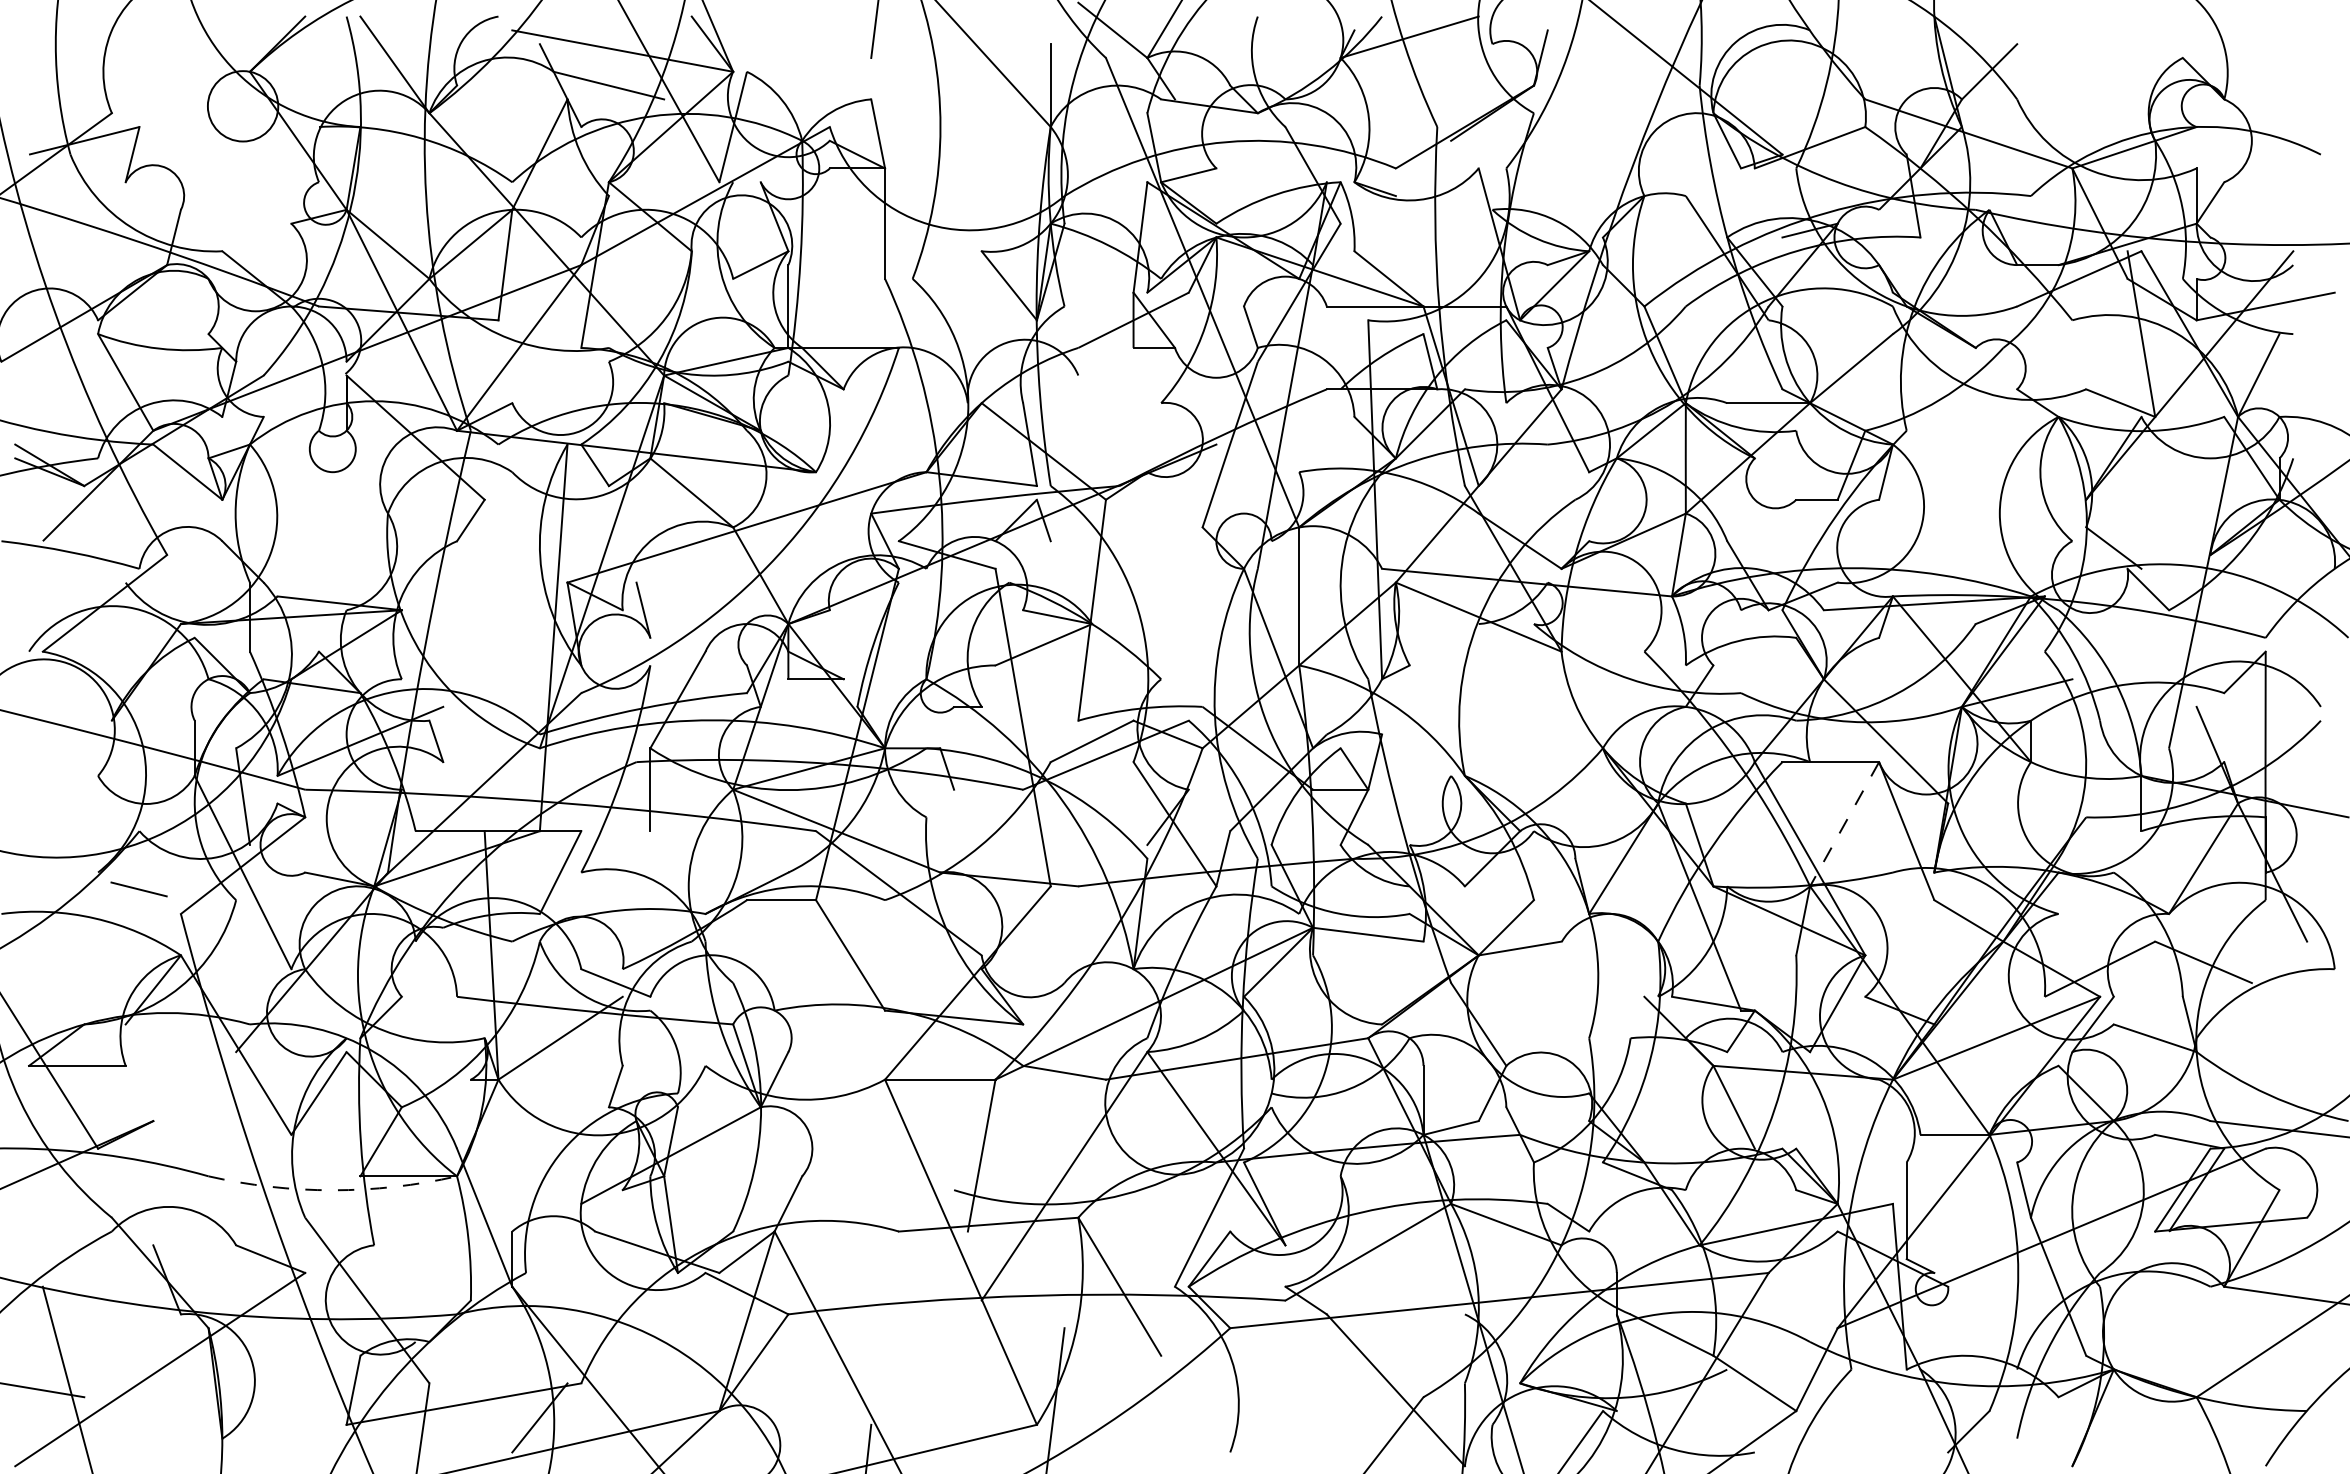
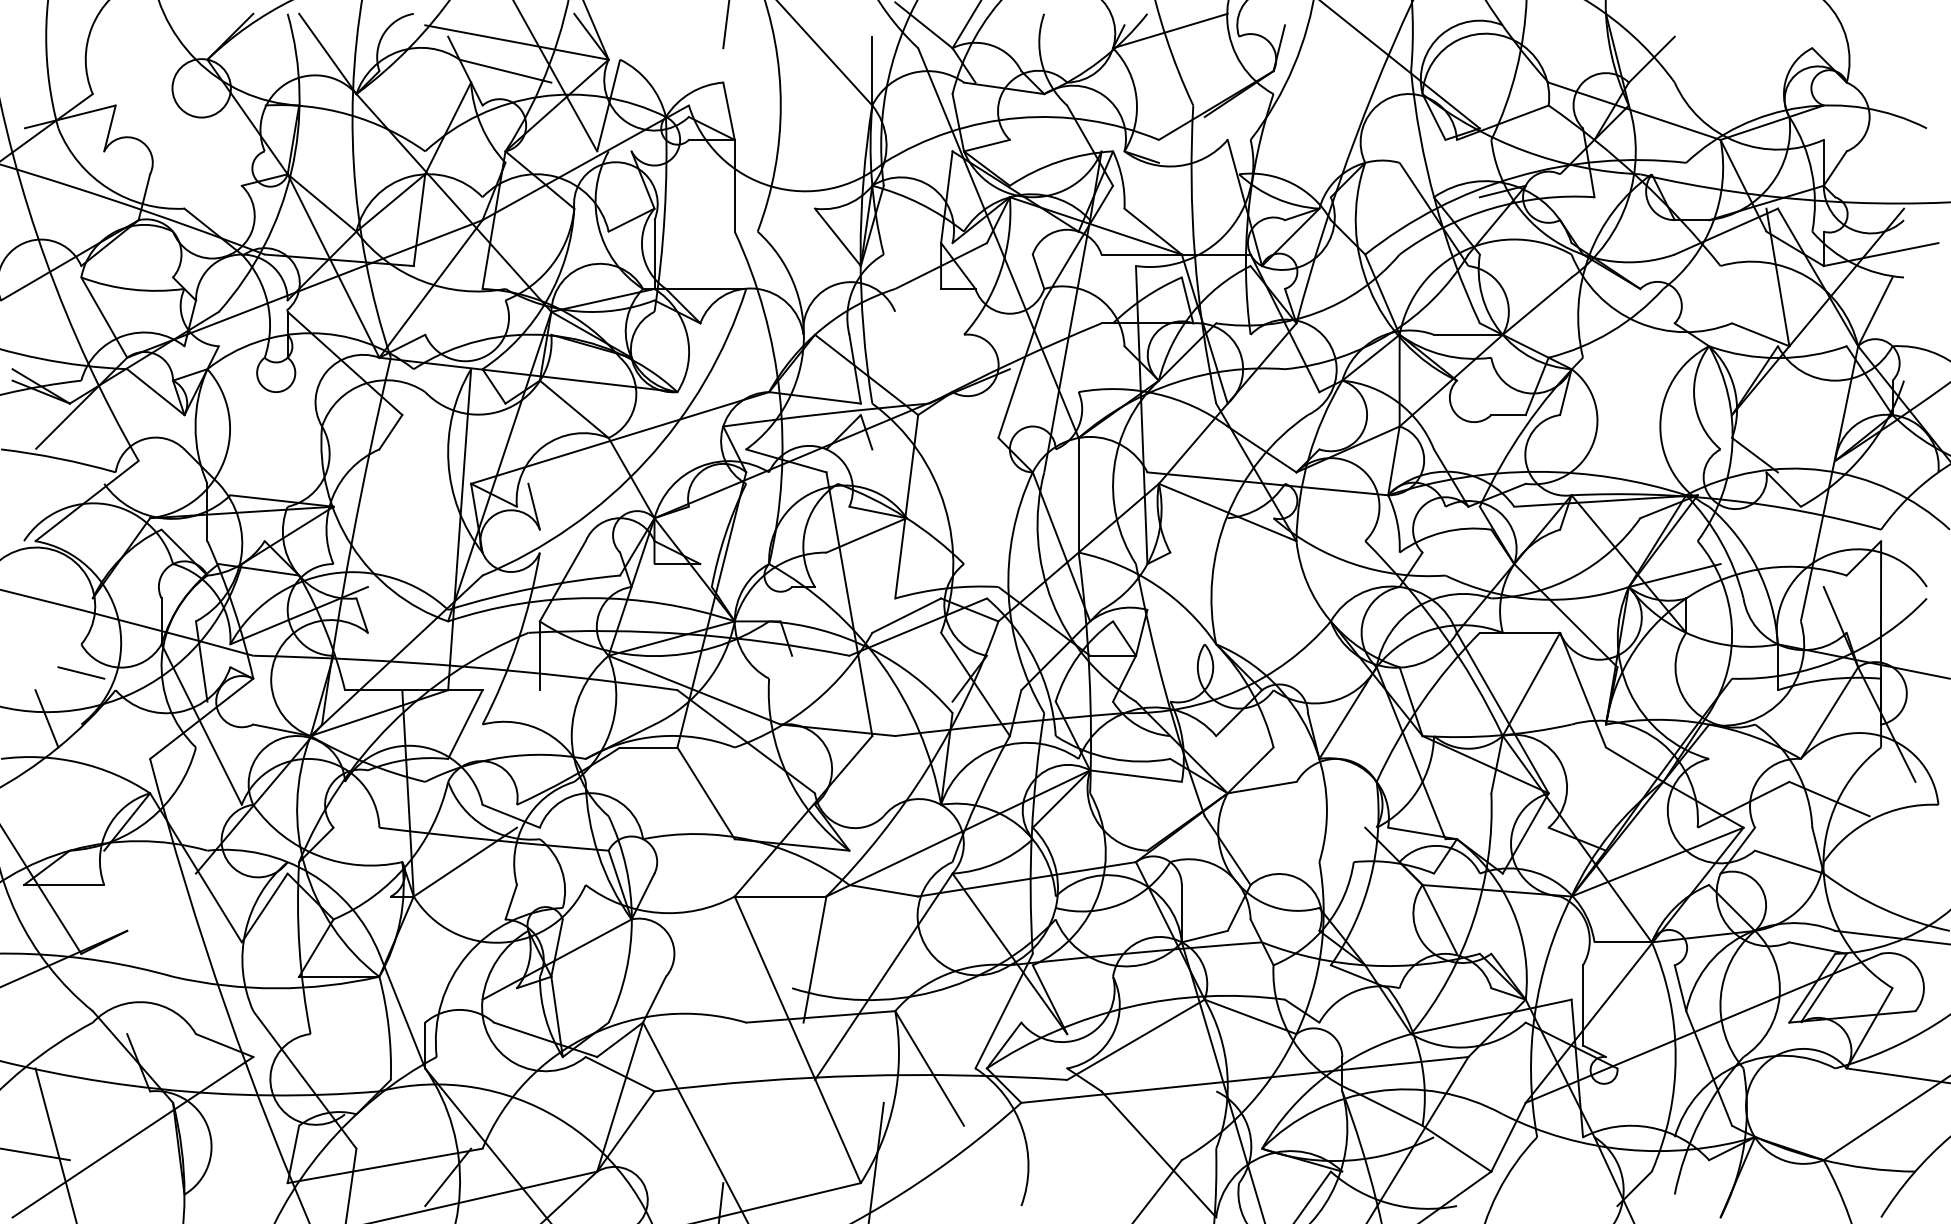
line: (1844, 824) -> (1531, 684), dashed -> solid
line: (56, 865) -> (46, 718), added
line: (138, 889) -> (80, 673), moved
arc: (332, 1190) -> (275, 988), dashed -> solid

